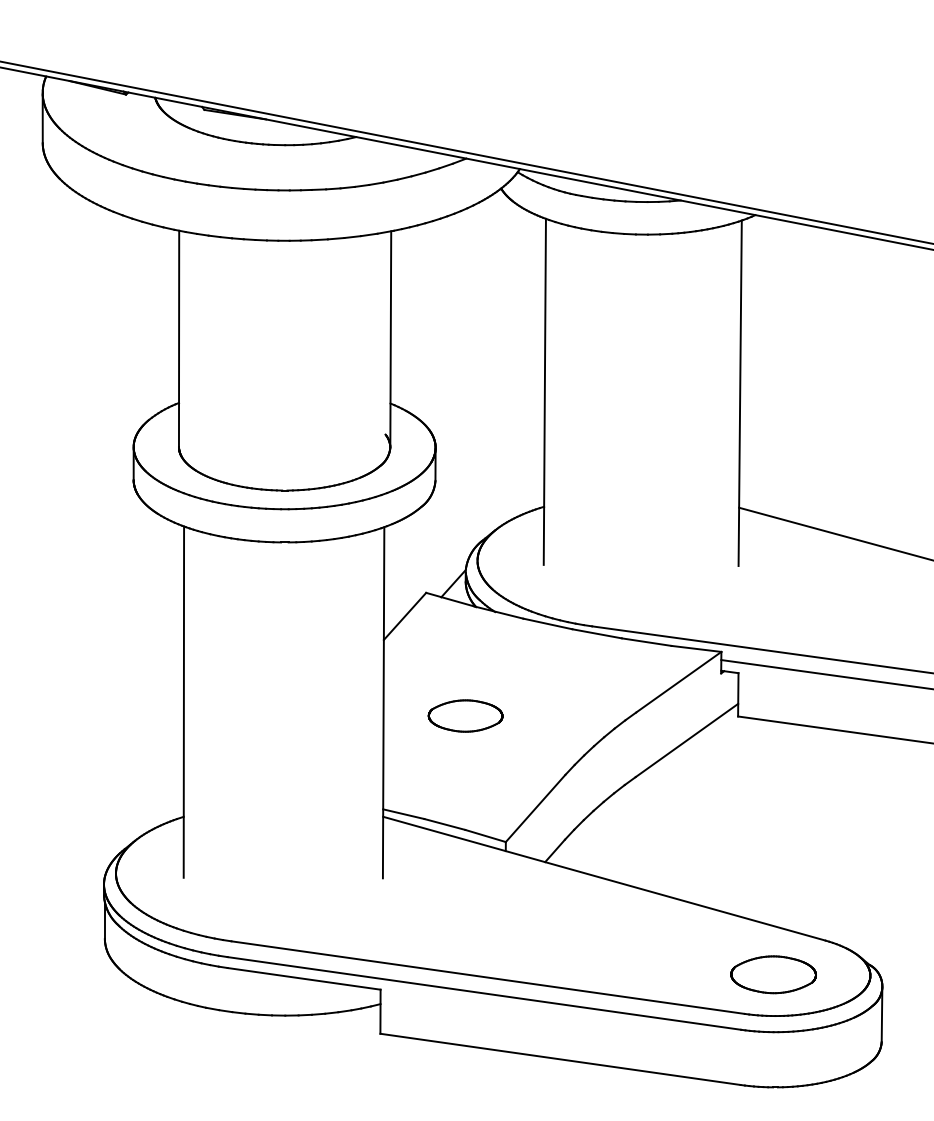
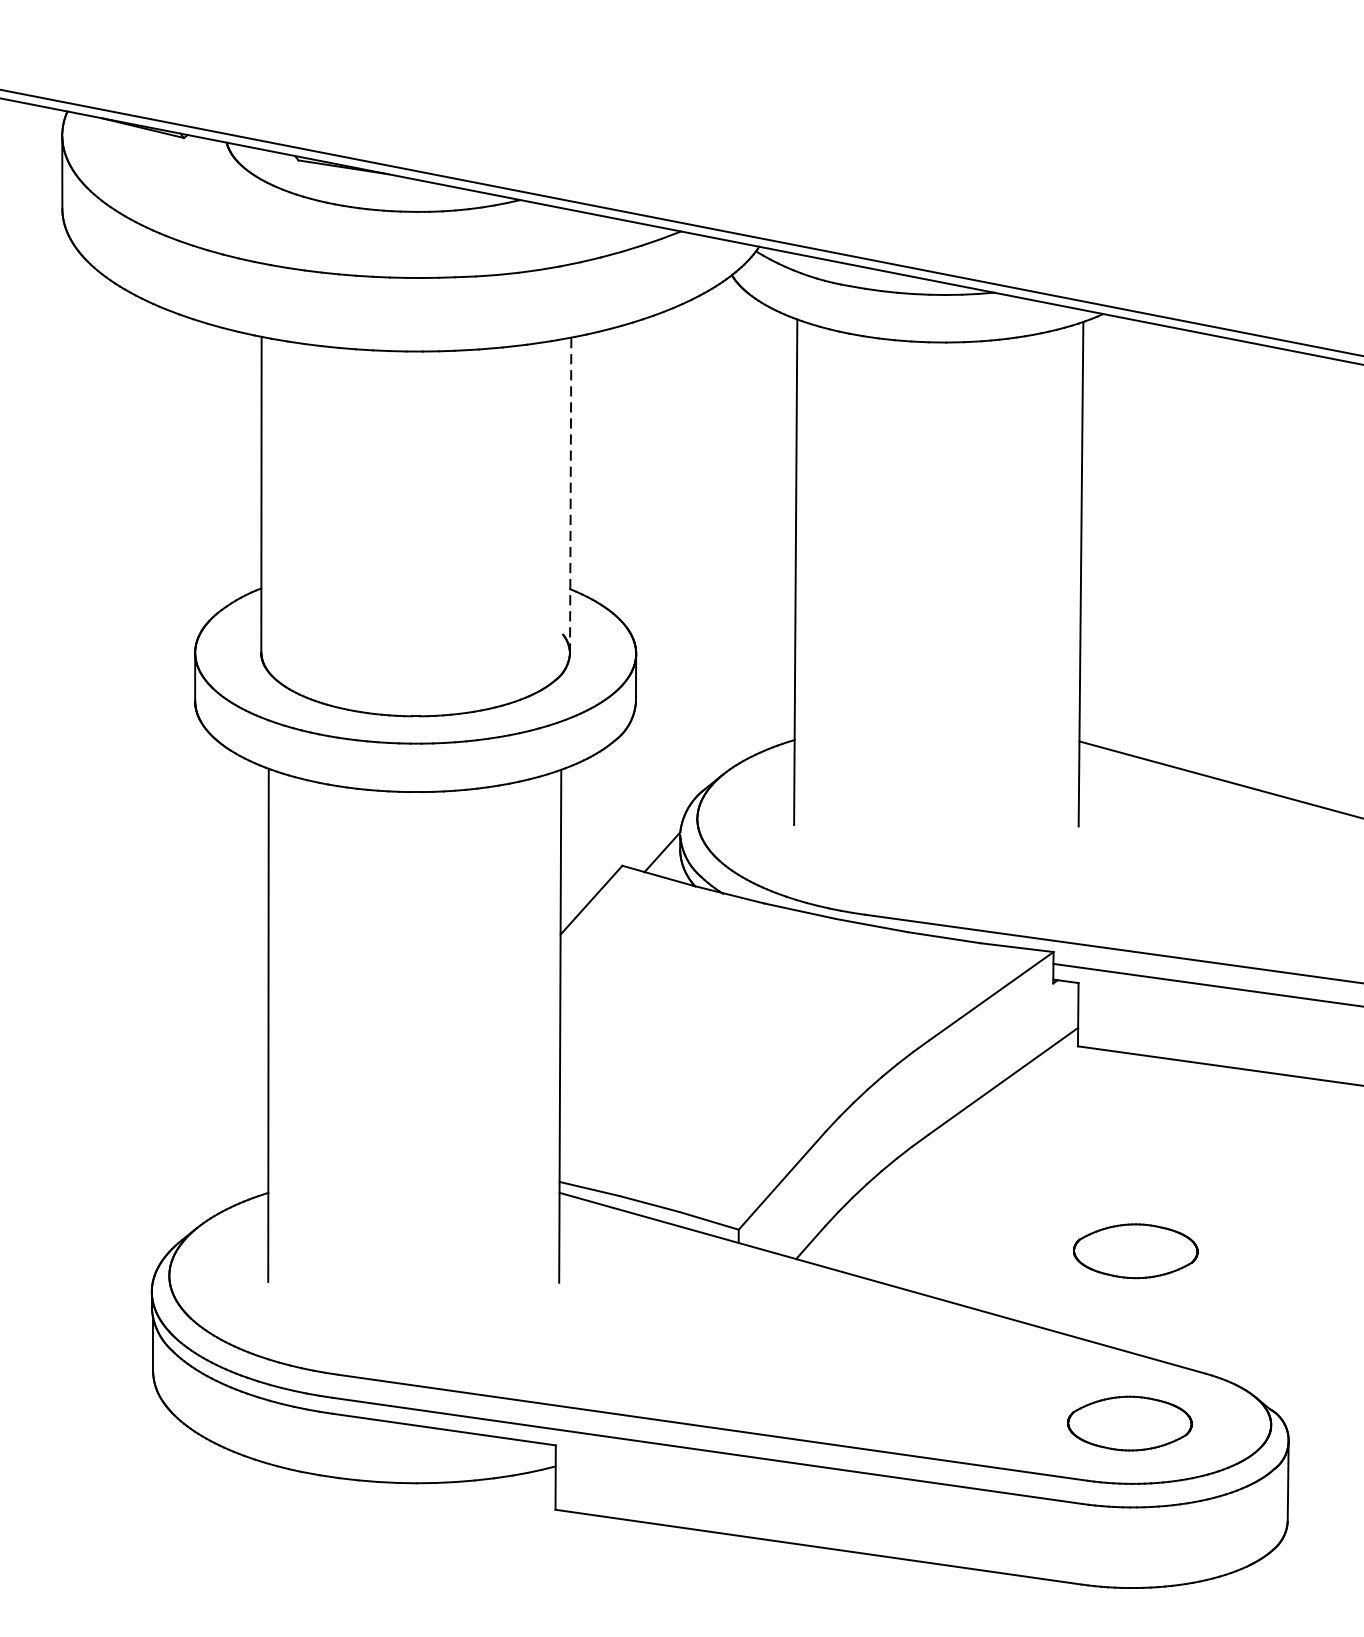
line: (390, 338) -> (570, 494), solid -> dashed
part: (465, 715) -> (679, 1044), removed
part: (777, 856) -> (1135, 1250), added

